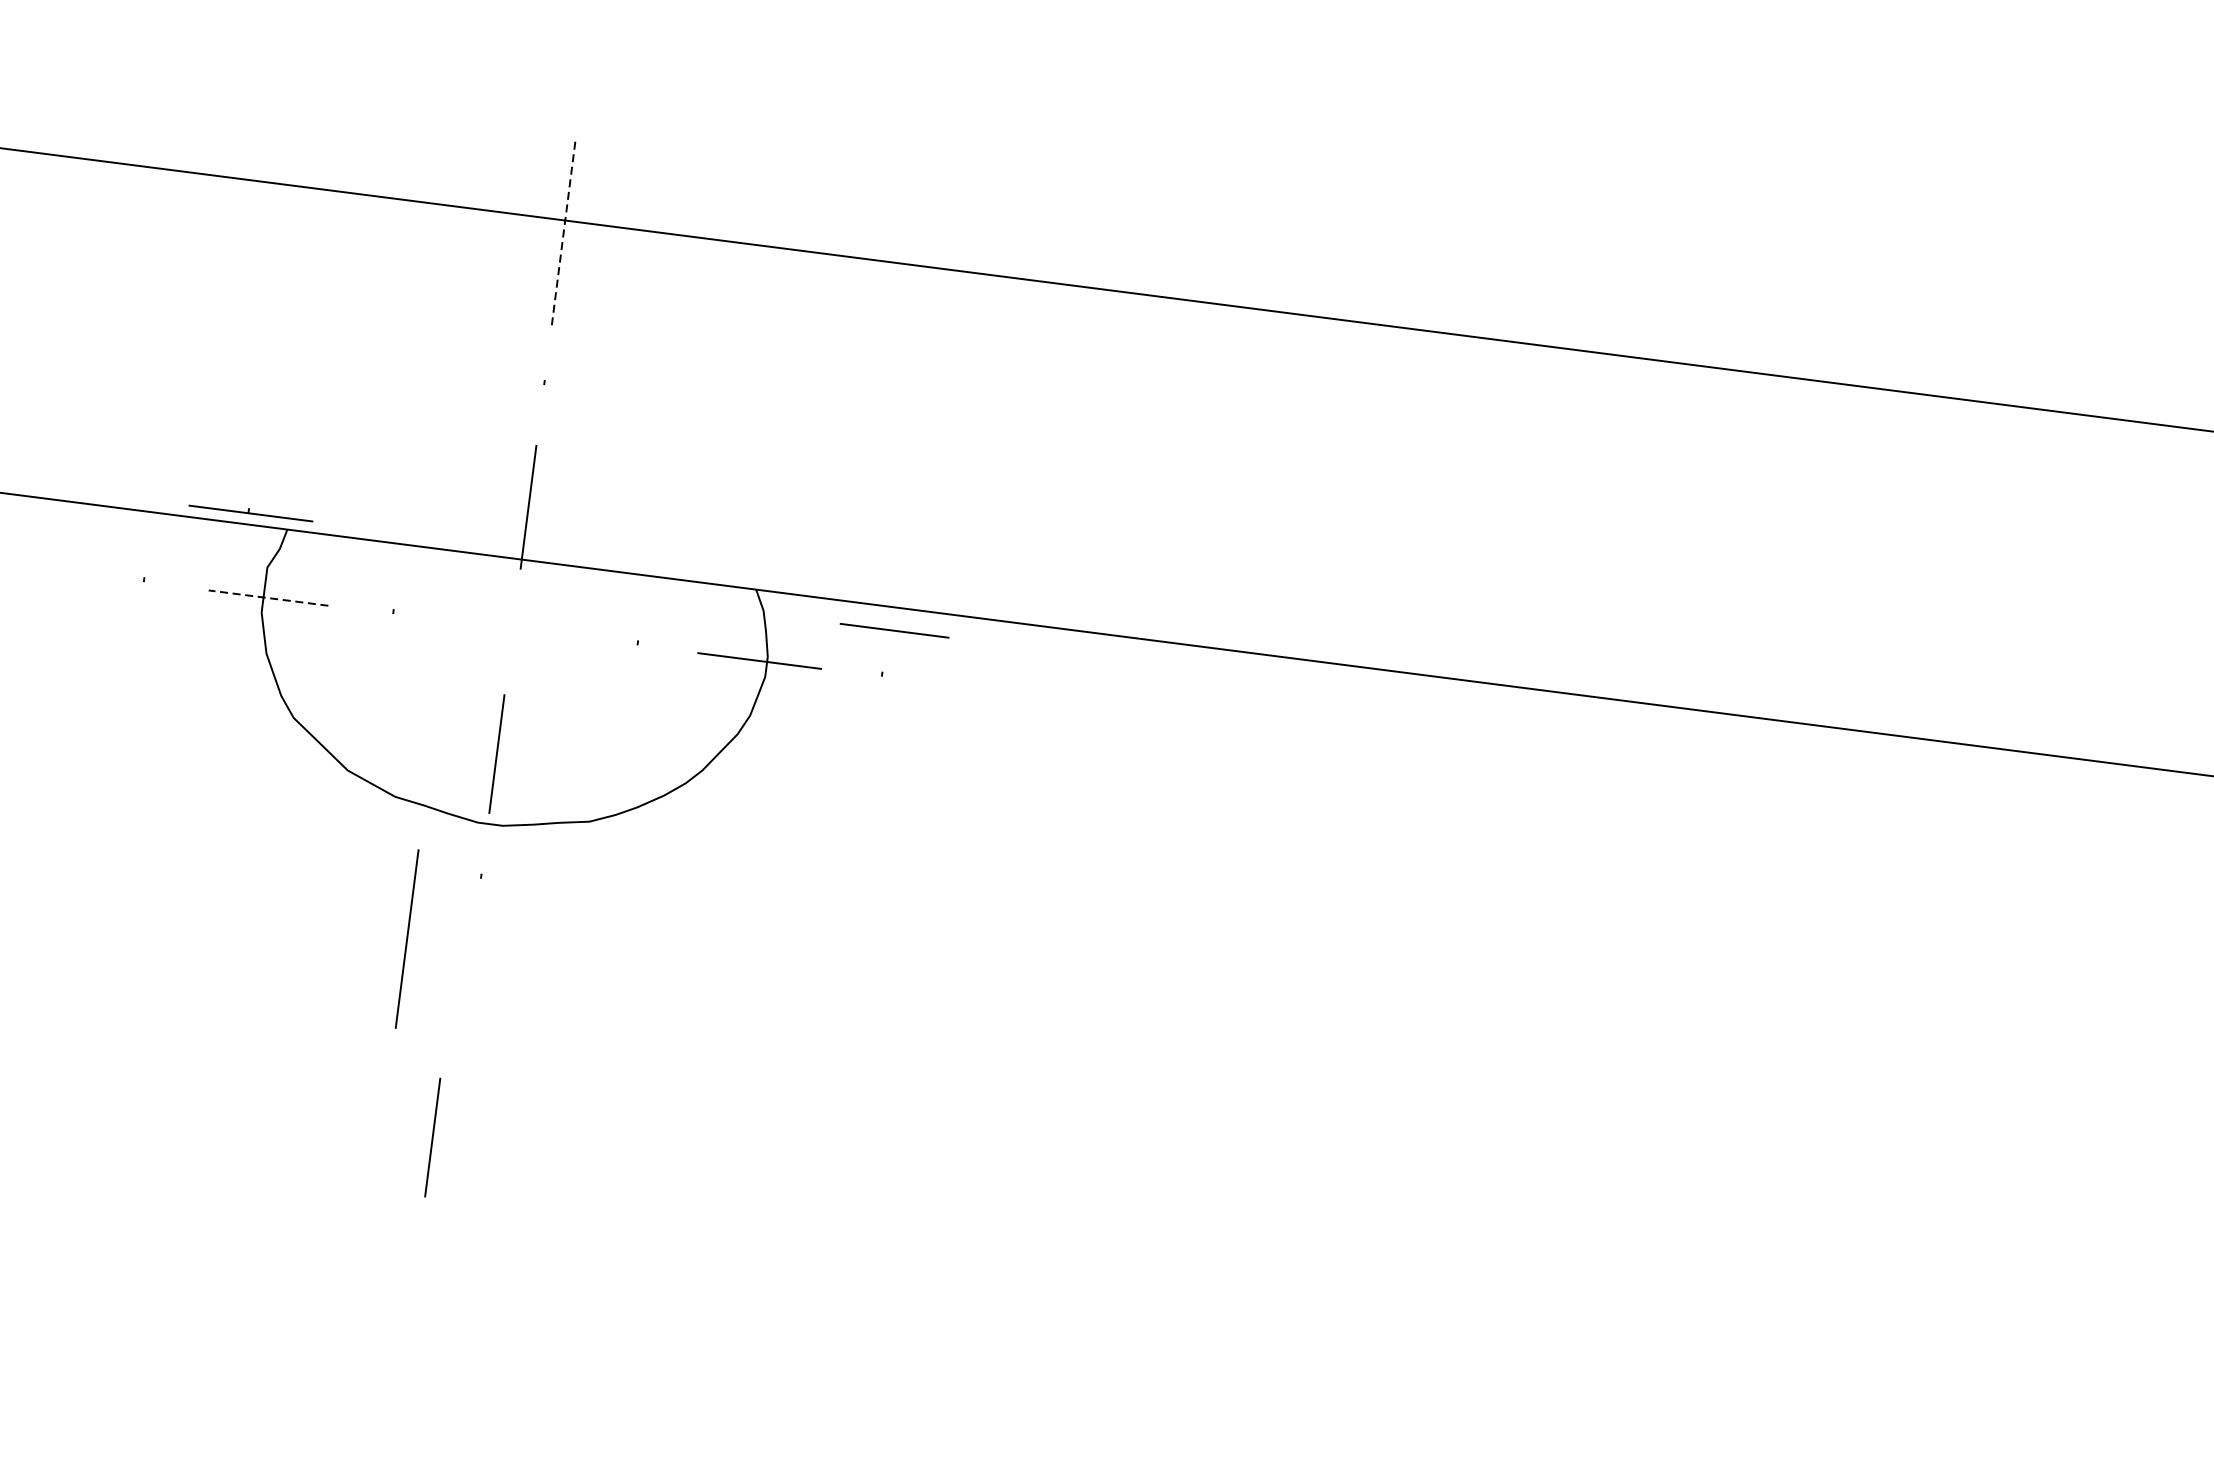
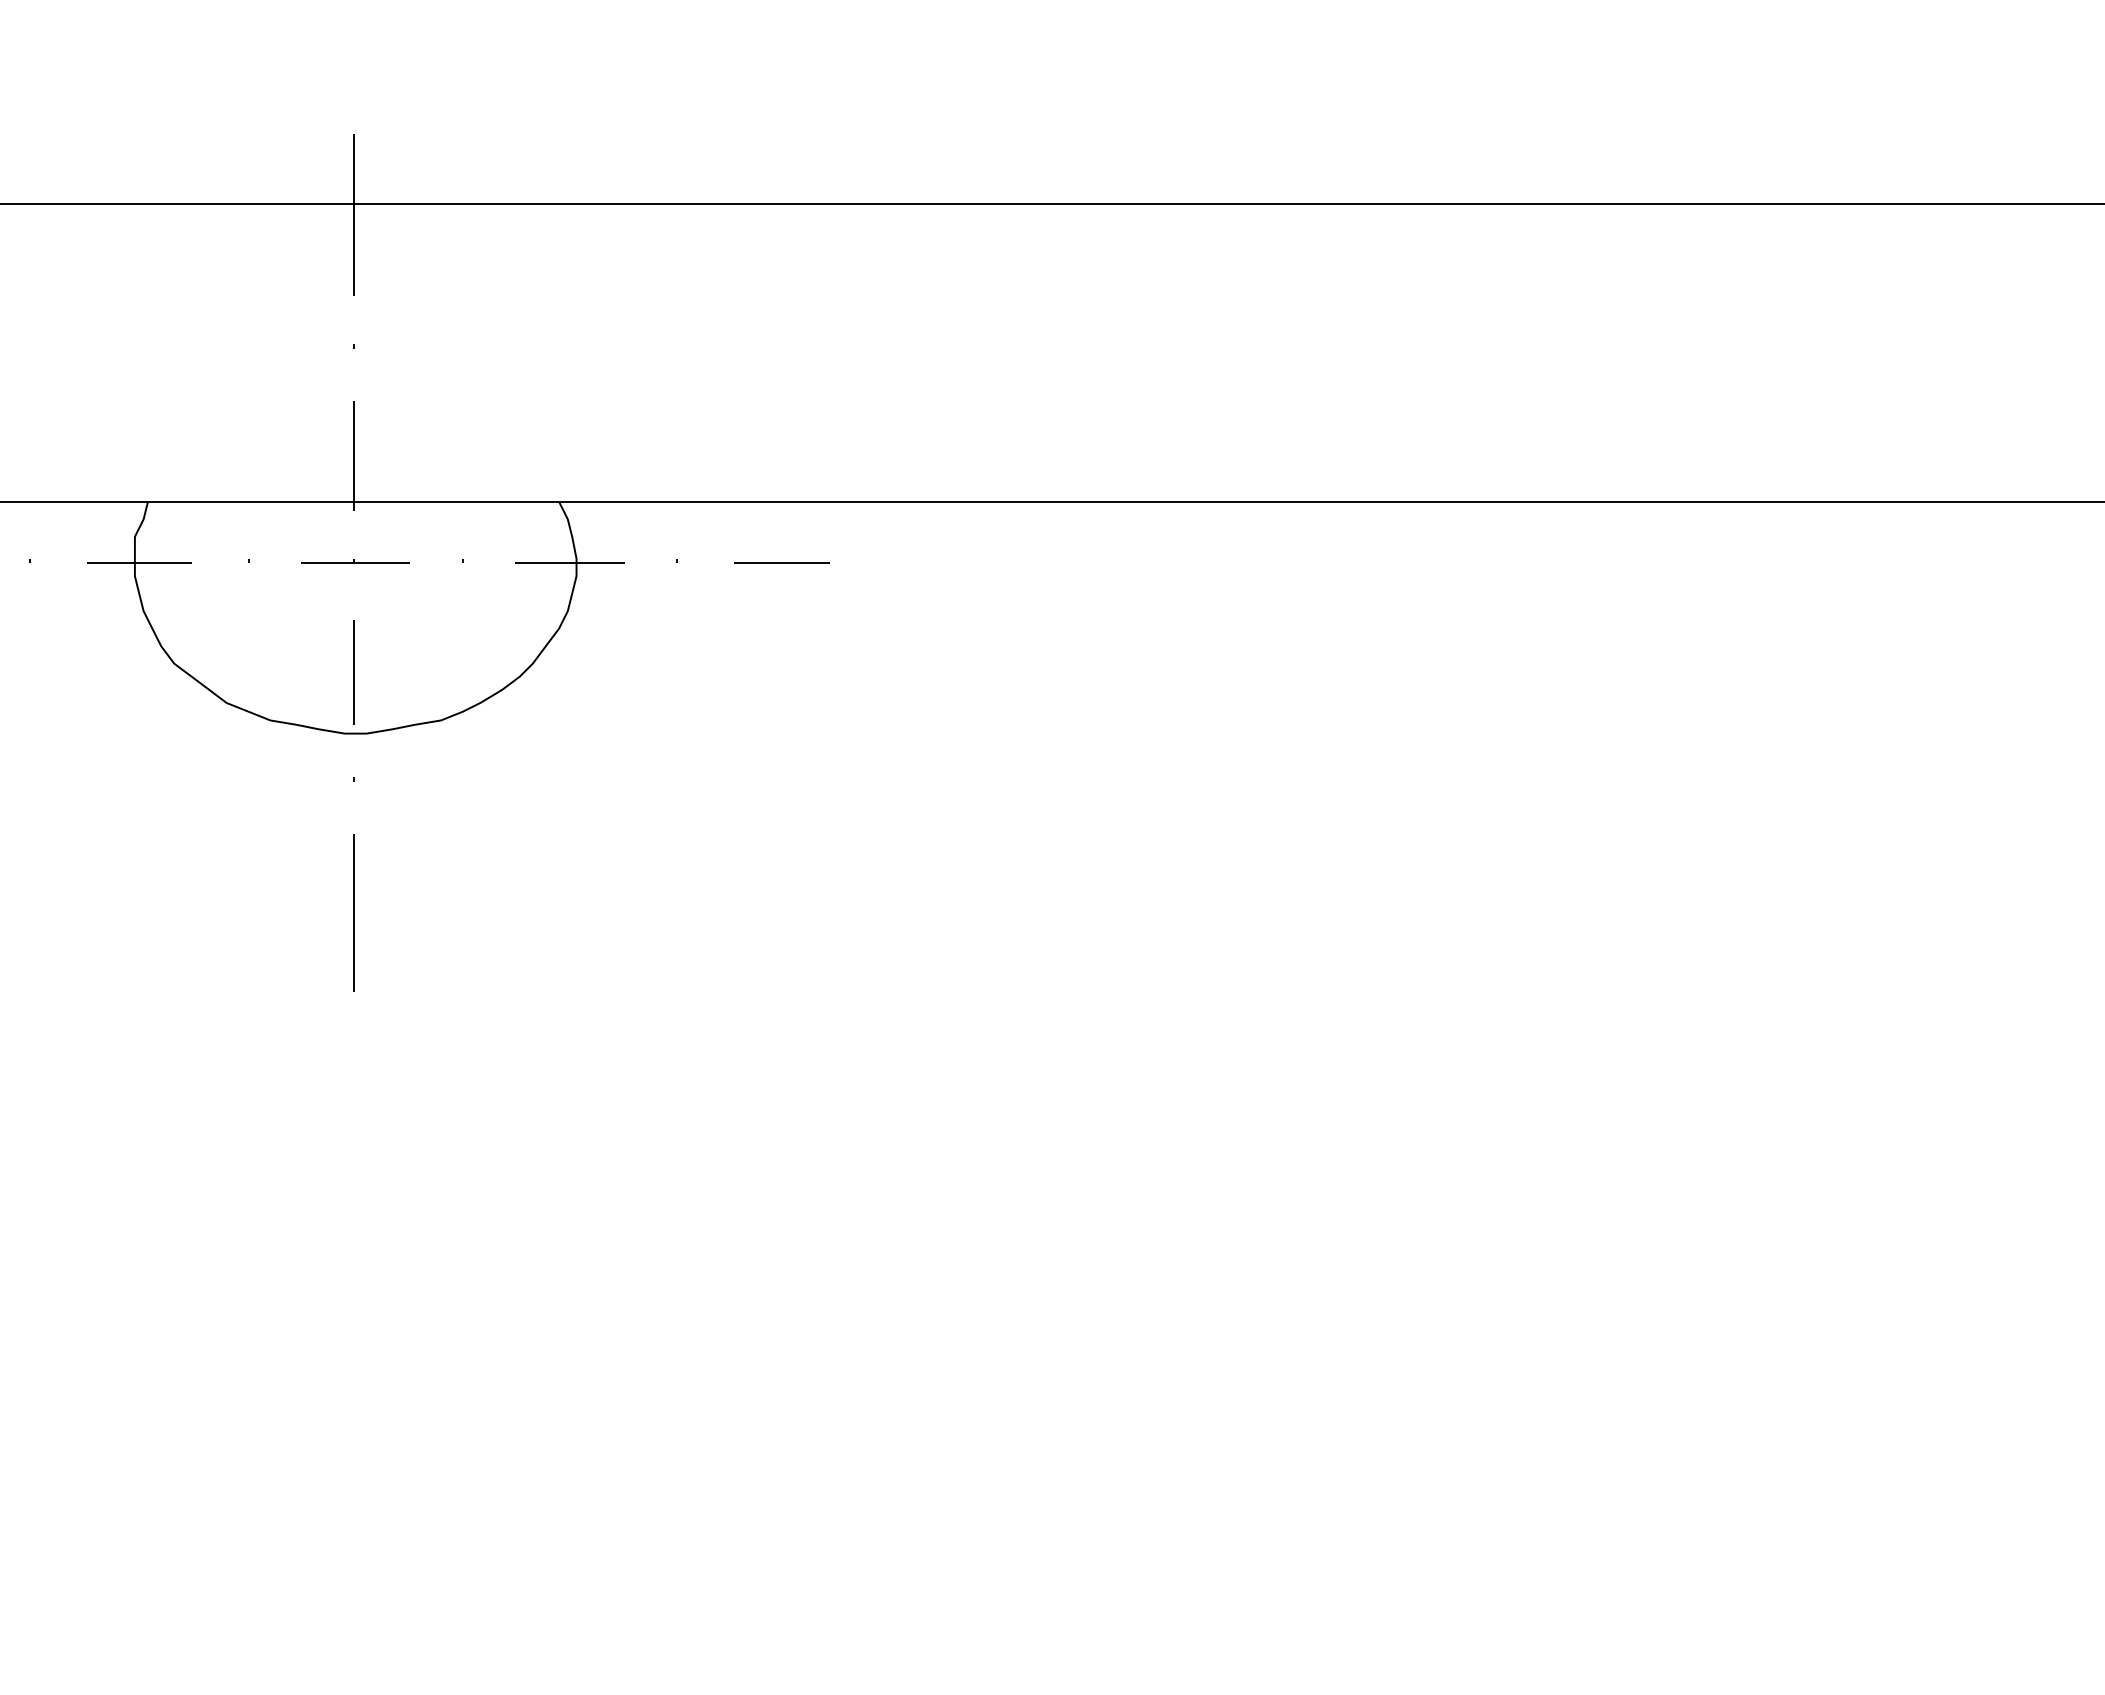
line: (563, 233) -> (353, 215), dashed -> solid
part: (250, 511) -> (355, 561), moved
line: (267, 598) -> (138, 563), dashed -> solid
line: (894, 630) -> (781, 562), moved
line: (407, 938) -> (353, 912), moved
line: (432, 1137) -> (340, 1010), removed

